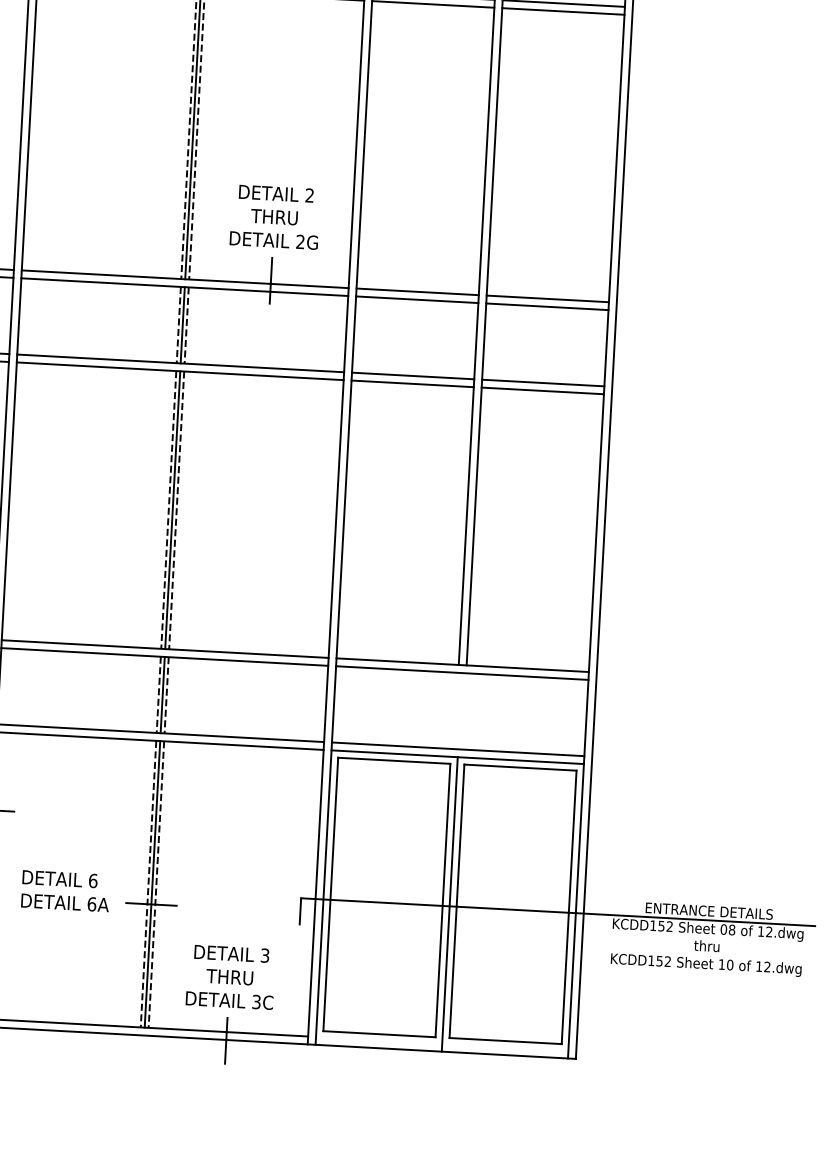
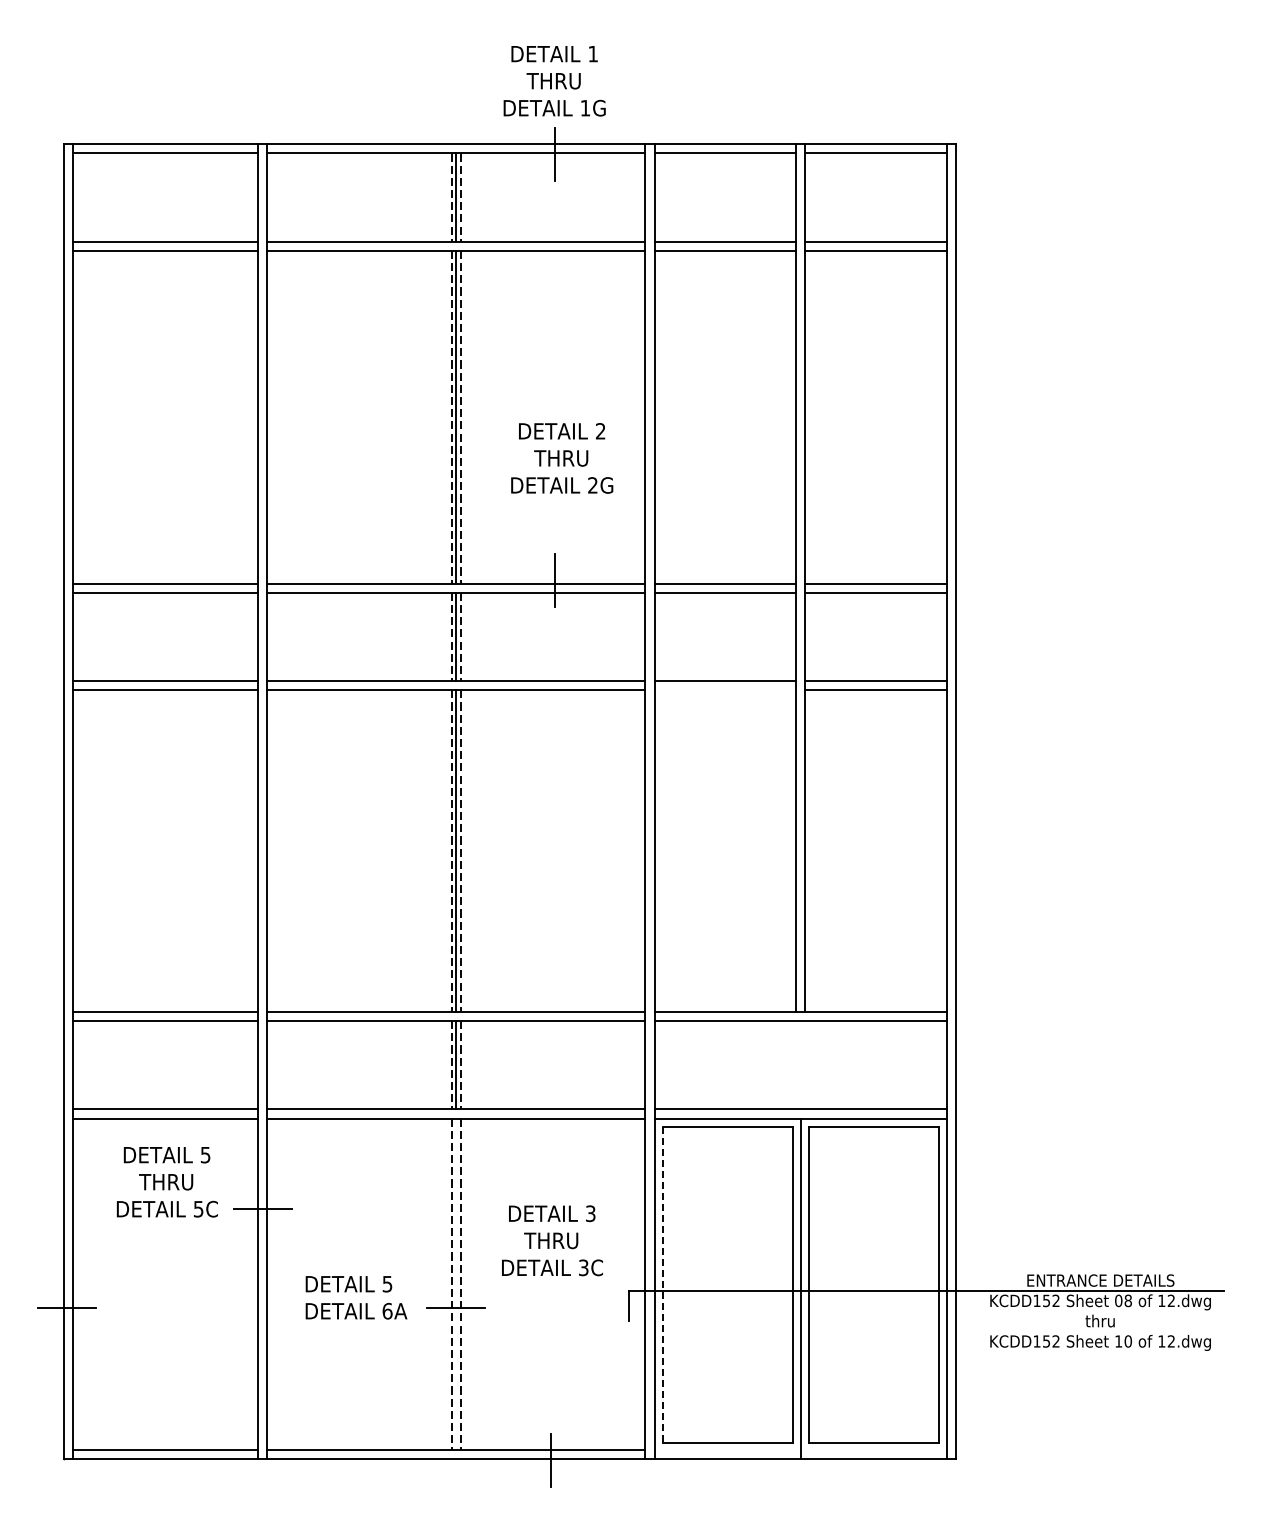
text: (275, 217) -> (562, 458), moved
line: (412, 384) -> (725, 690), removed
text: (93, 880) -> (387, 1283), 6 -> 5
line: (152, 884) -> (456, 1284), removed
line: (330, 894) -> (662, 1285), solid -> dashed
text: (230, 977) -> (552, 1240), moved

